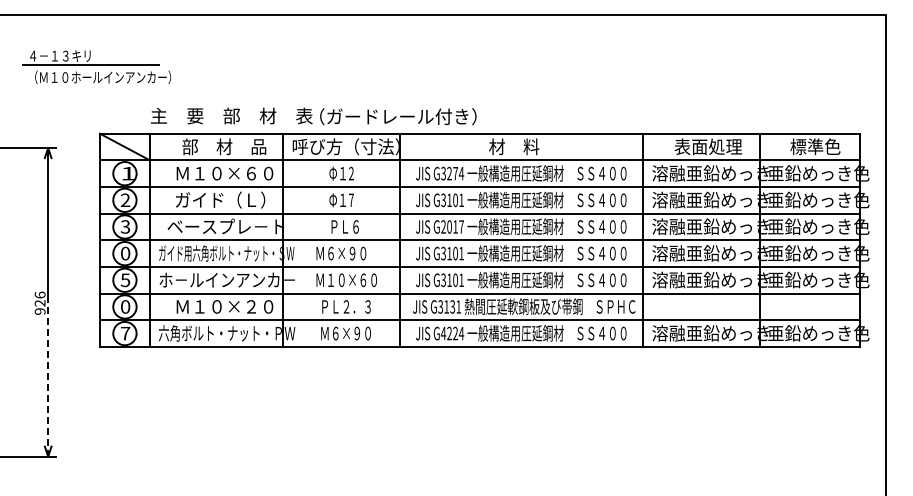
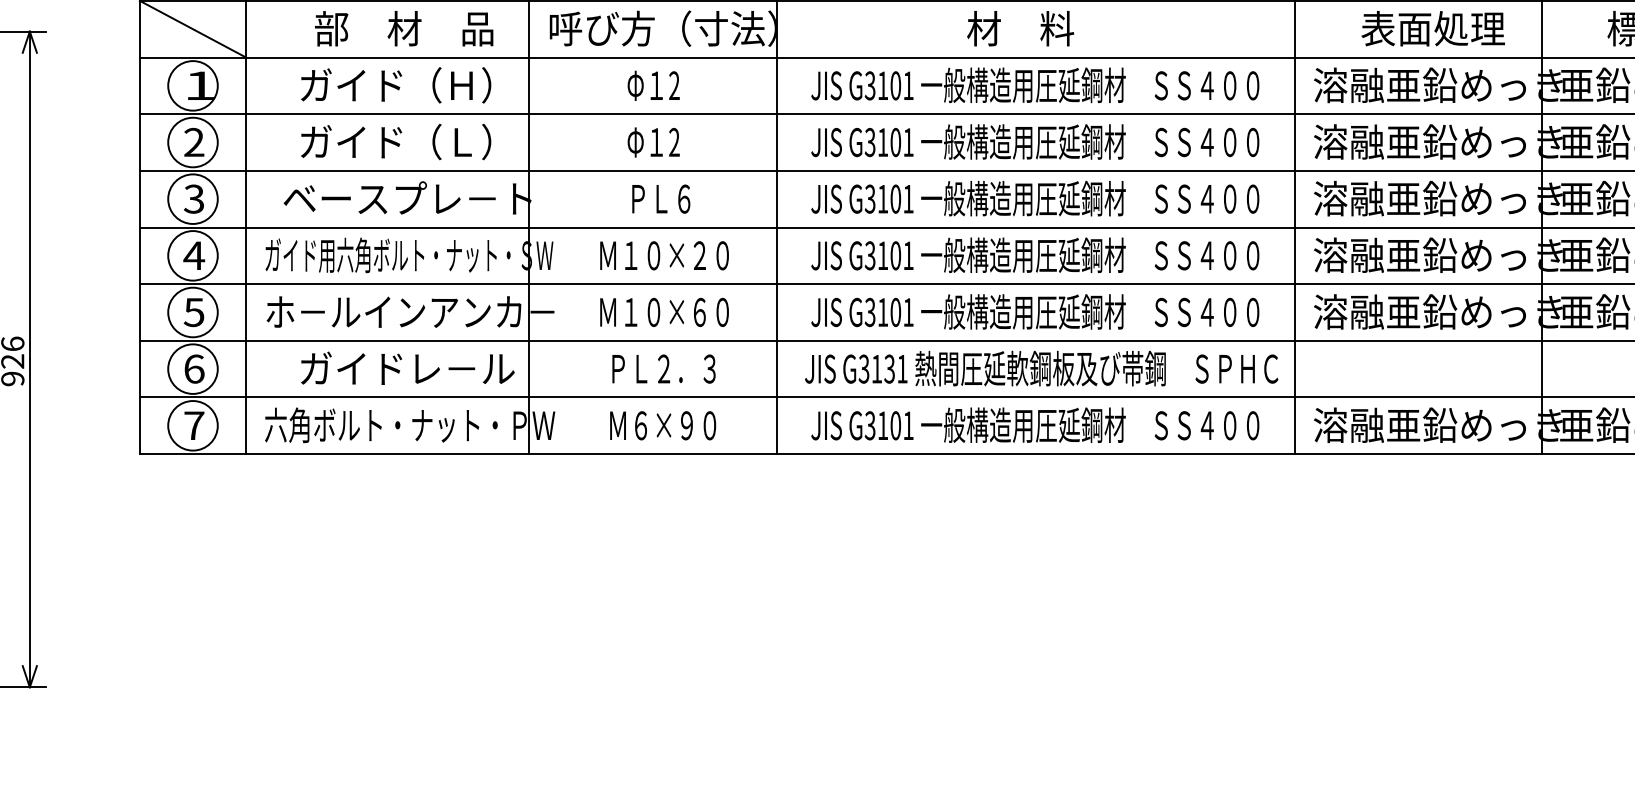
text: (224, 173) -> (404, 85), Ｍ１０×６０ -> ガイド（Ｈ）
text: (455, 173) -> (895, 85), G3274 -> G3101
text: (351, 199) -> (674, 140), 7 -> 2
text: (452, 226) -> (889, 198), G2017 -> G3101
text: (125, 253) -> (194, 255), 0 -> 4
text: (352, 253) -> (676, 255), Ｍ６×９０ -> Ｍ１０×２０
text: (125, 306) -> (194, 368), 0 -> 6
text: (225, 306) -> (406, 368), Ｍ１０×２０ -> ガイドレ－ル
text: (452, 333) -> (889, 425), G4224 -> G3101
line: (48, 379) -> (30, 523), dashed -> solid

